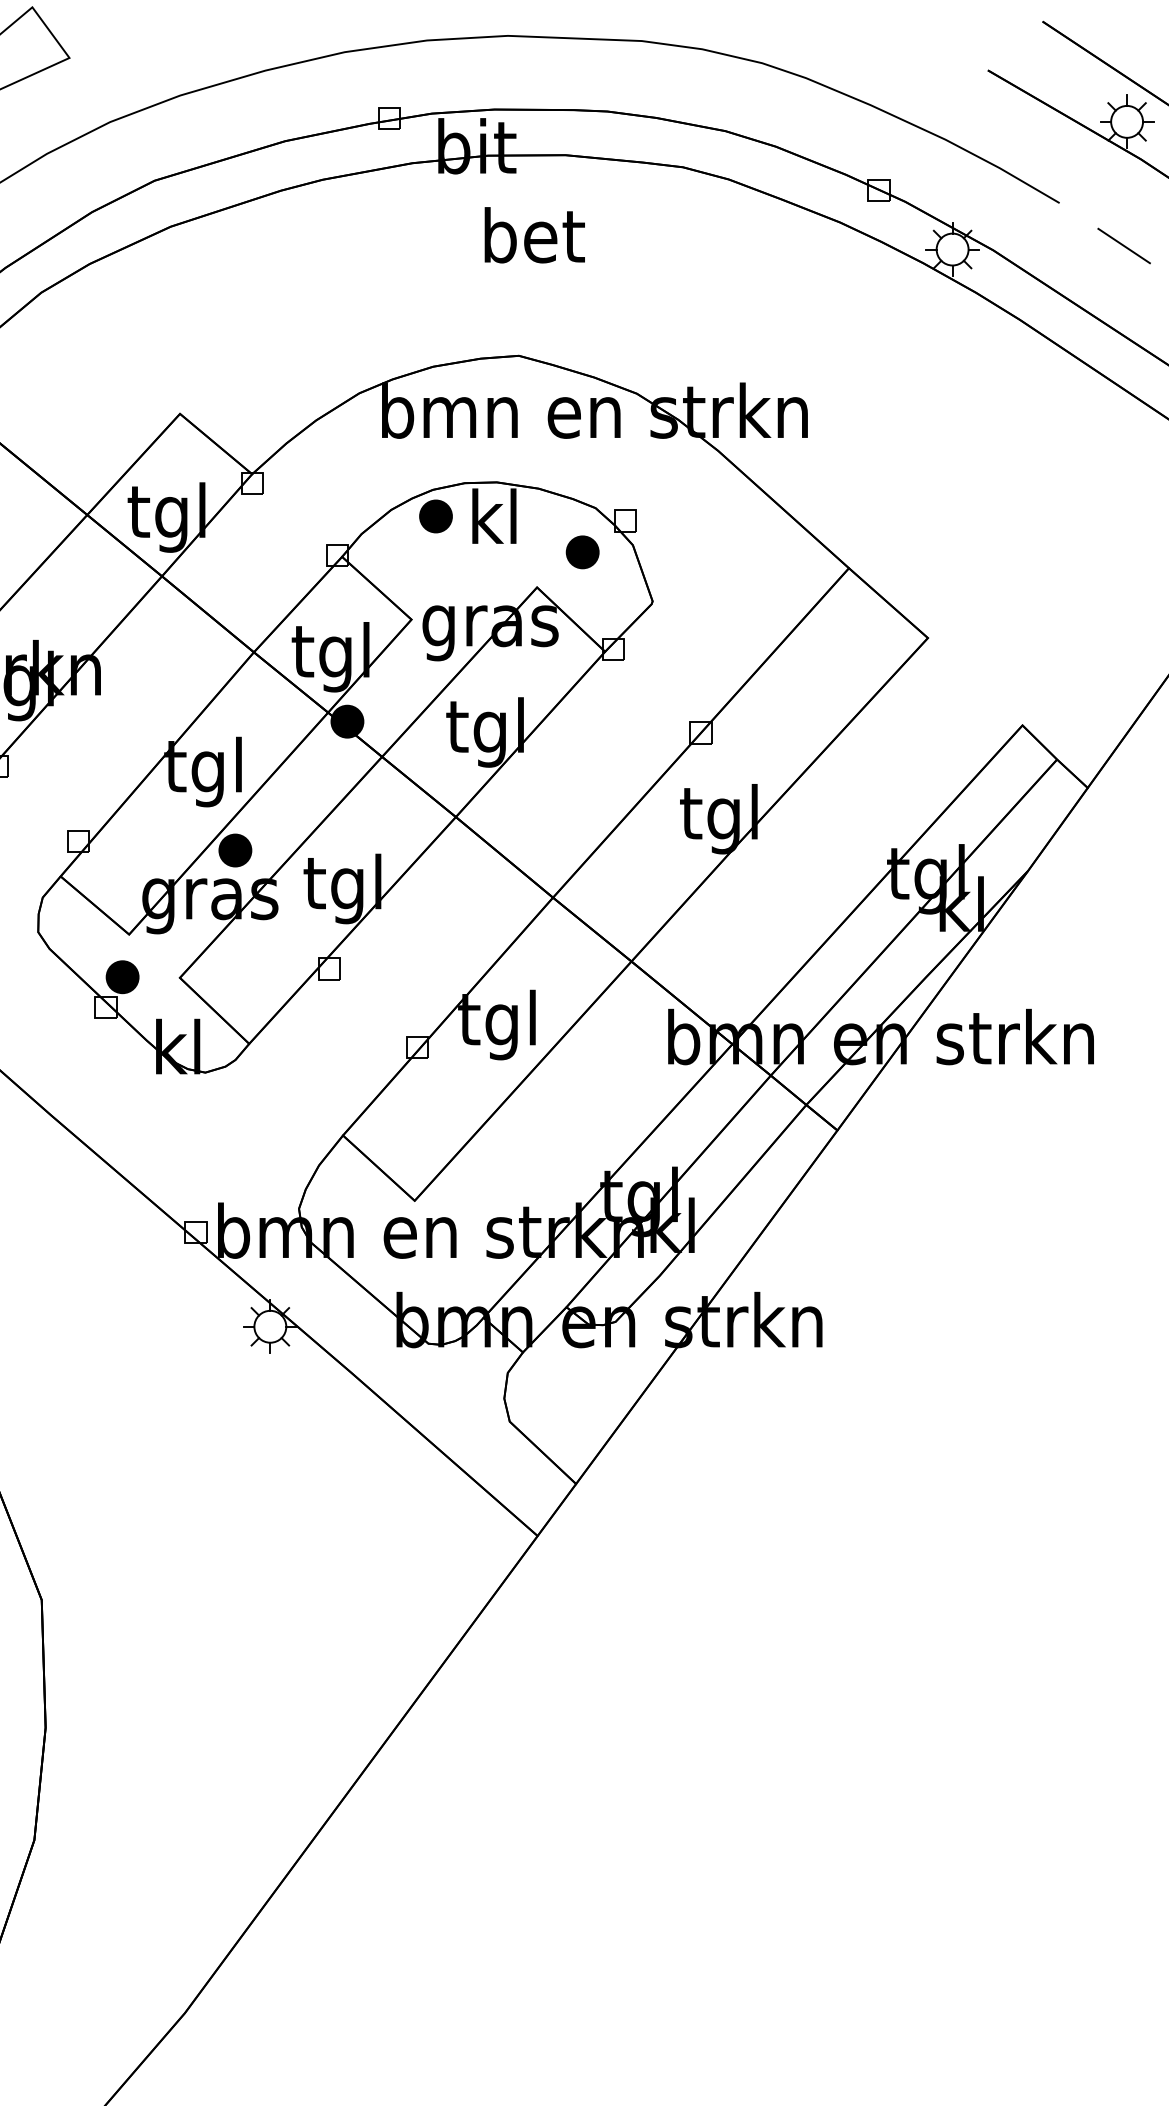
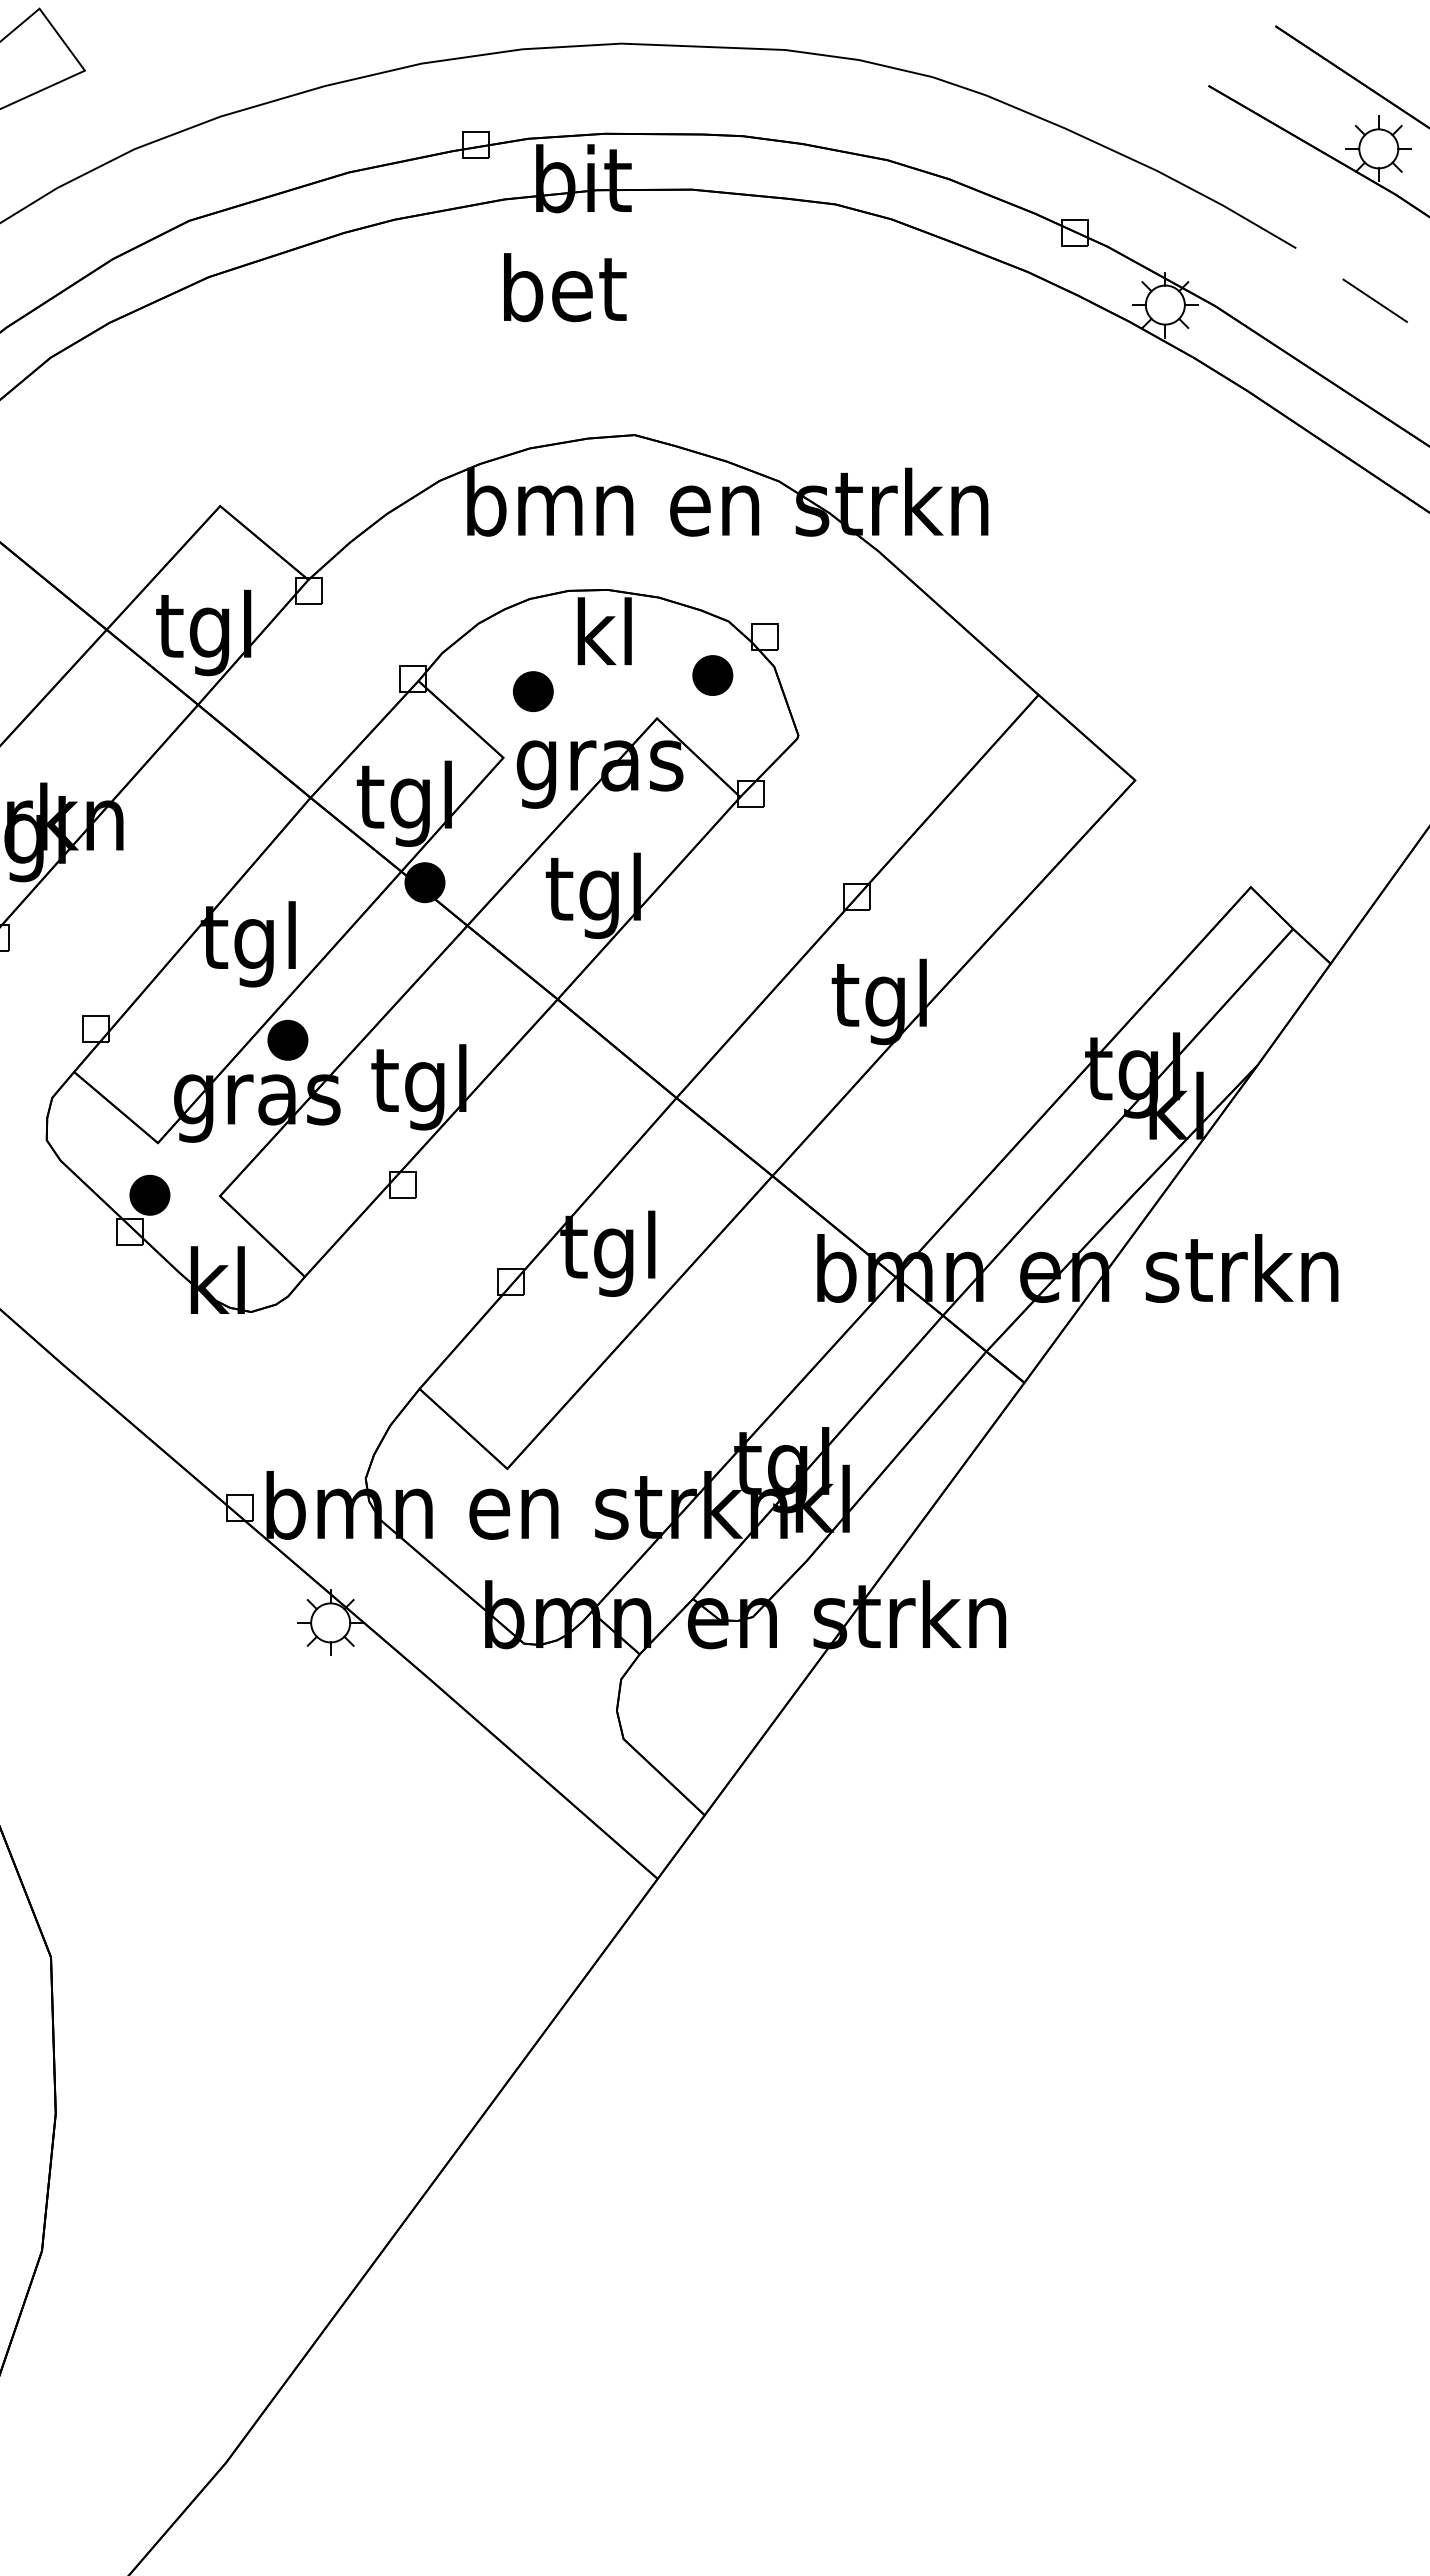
text: (535, 235) -> (565, 287), moved
part: (436, 516) -> (533, 691), moved

